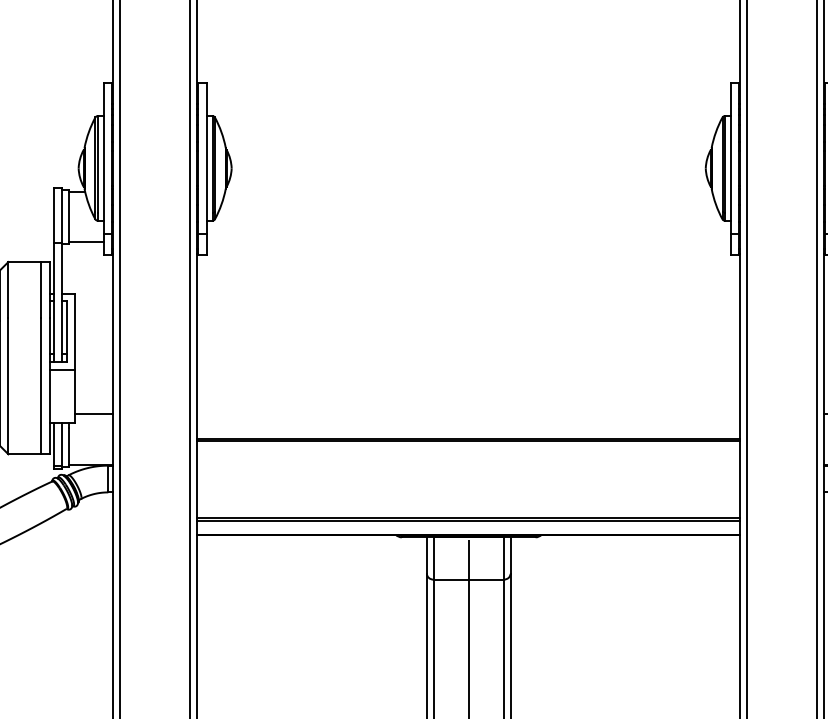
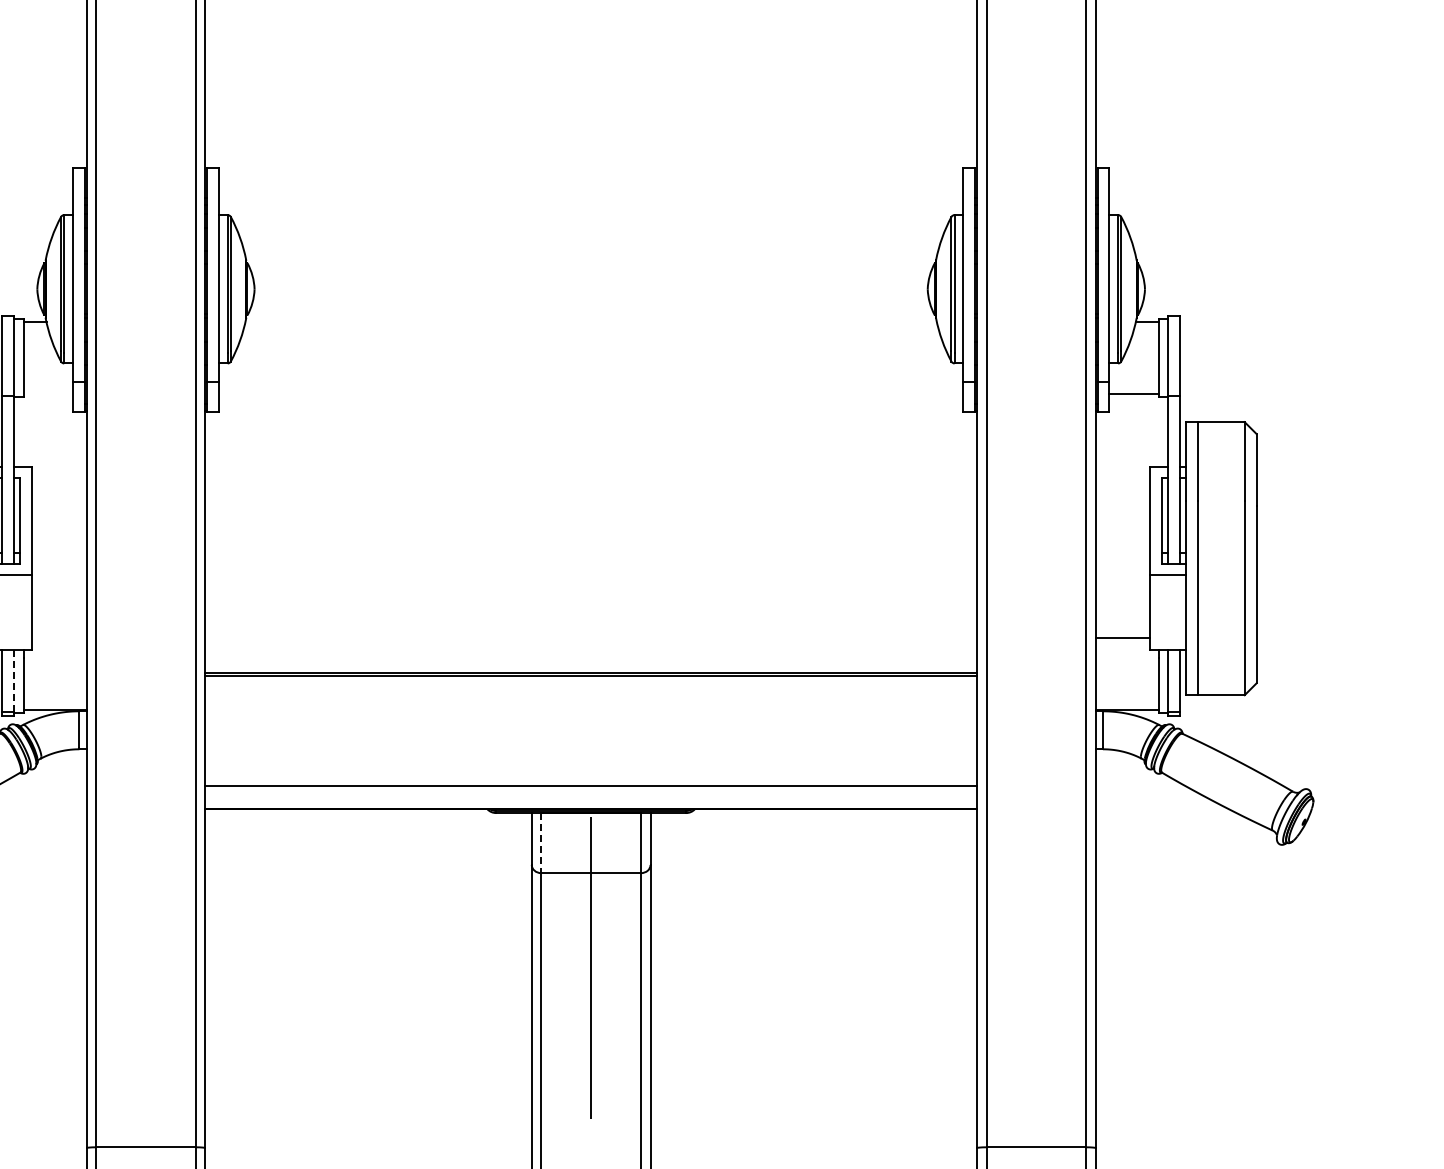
line: (85, 241) -> (47, 393), removed
line: (94, 414) -> (59, 638), removed
line: (62, 443) -> (14, 680), solid -> dashed
line: (468, 520) -> (591, 789), removed
line: (433, 558) -> (541, 843), solid -> dashed

